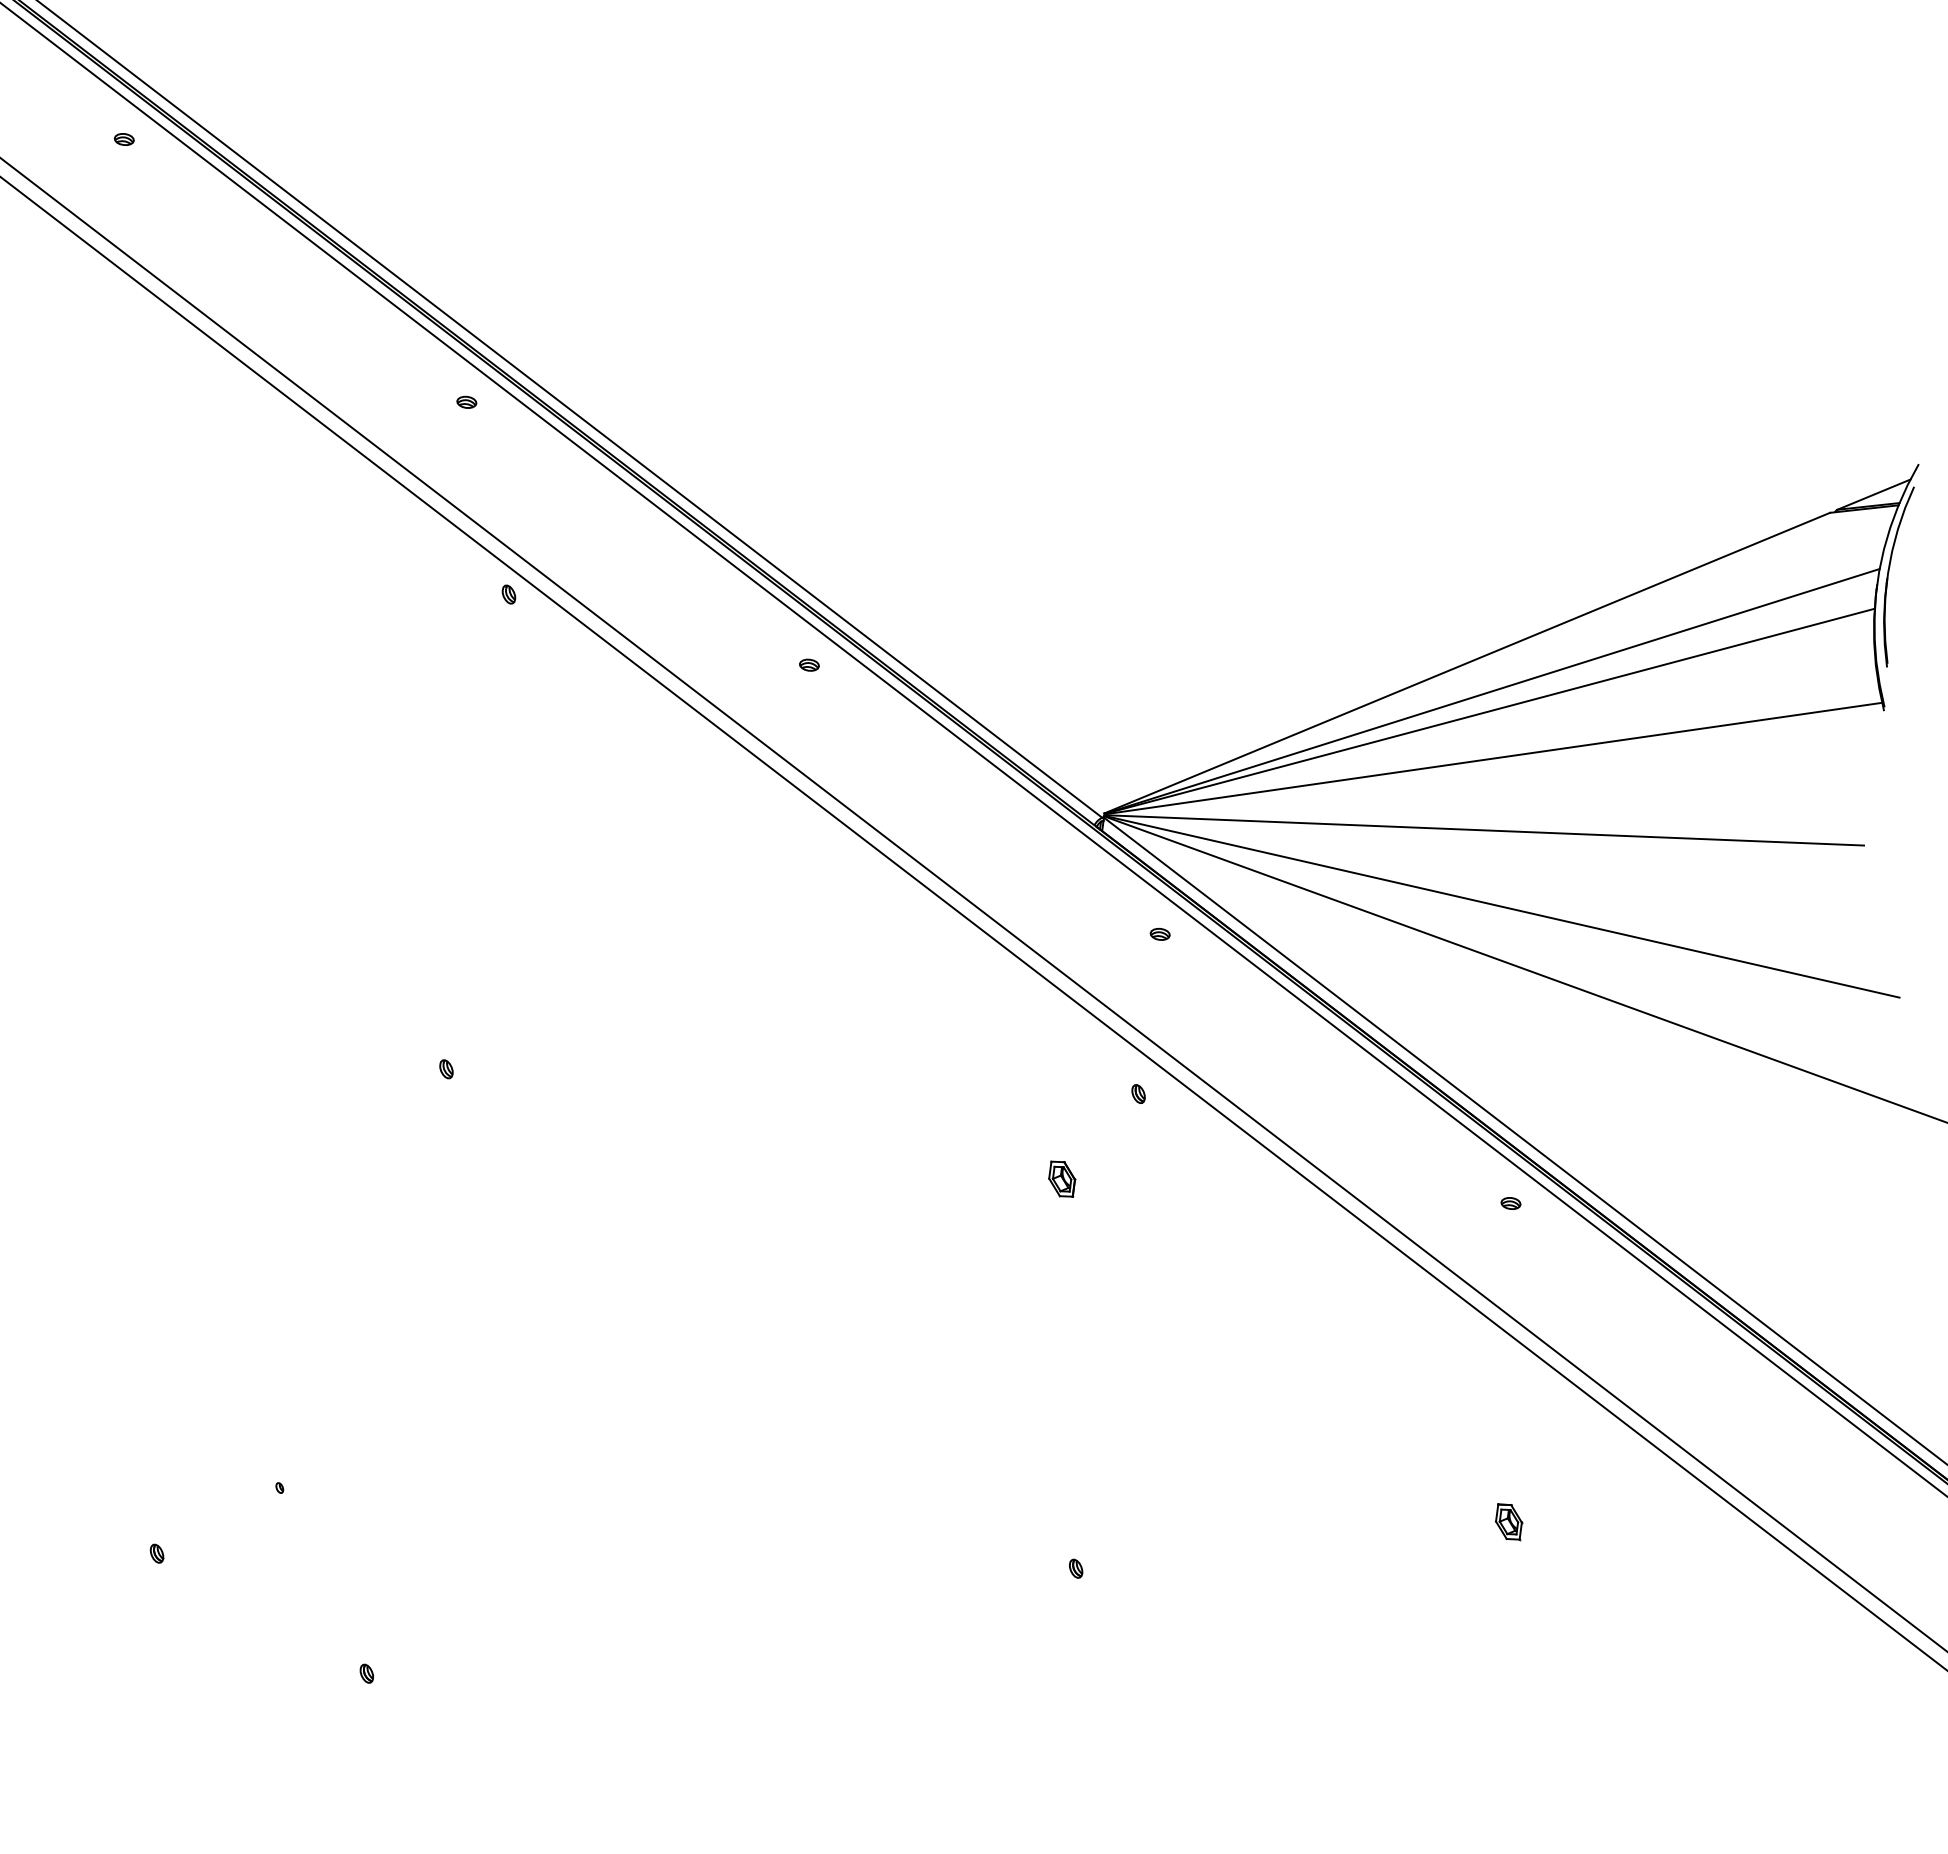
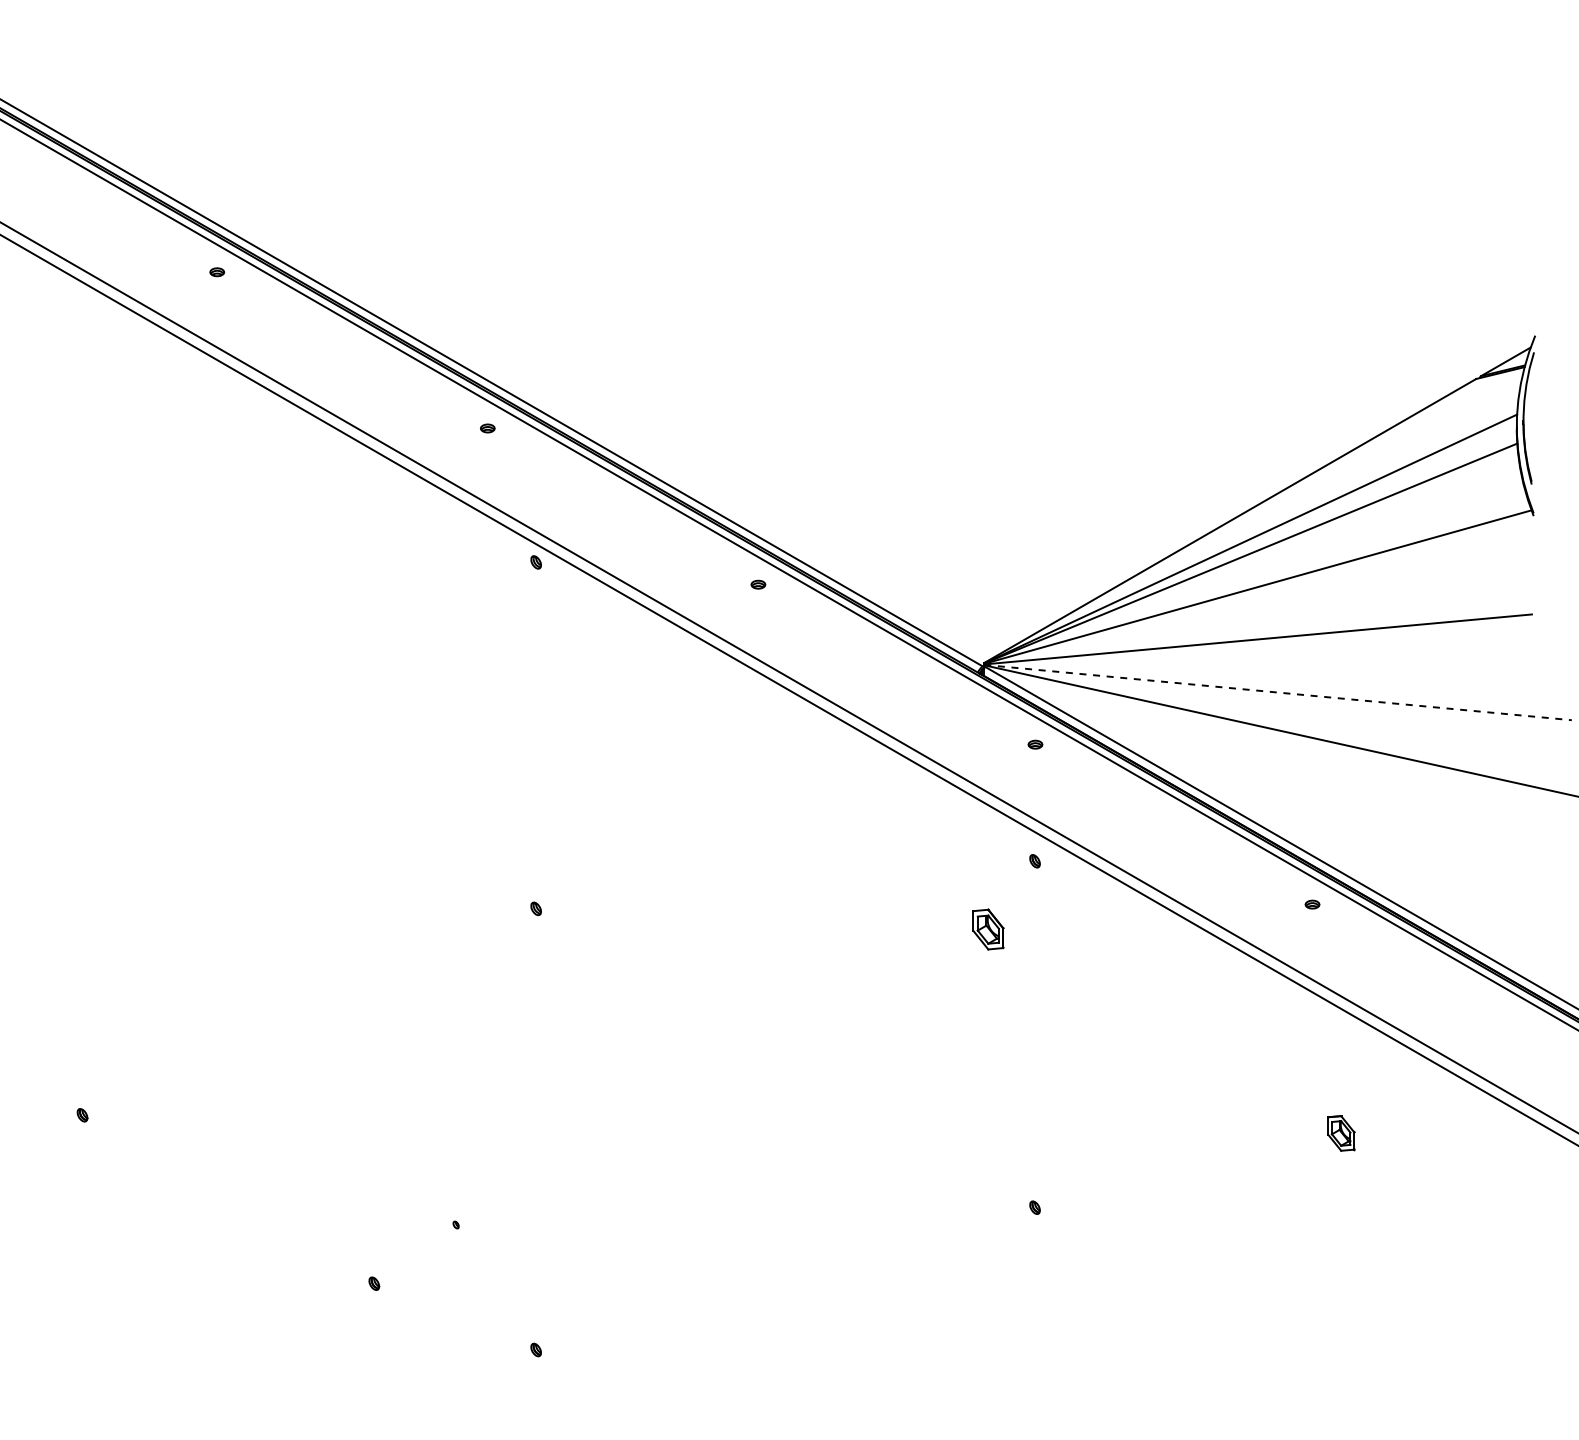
line: (1502, 906) -> (1278, 692), solid -> dashed
part: (1061, 1178) -> (987, 929), size x1.6
part: (1508, 1520) -> (1340, 1132), size x1.4

